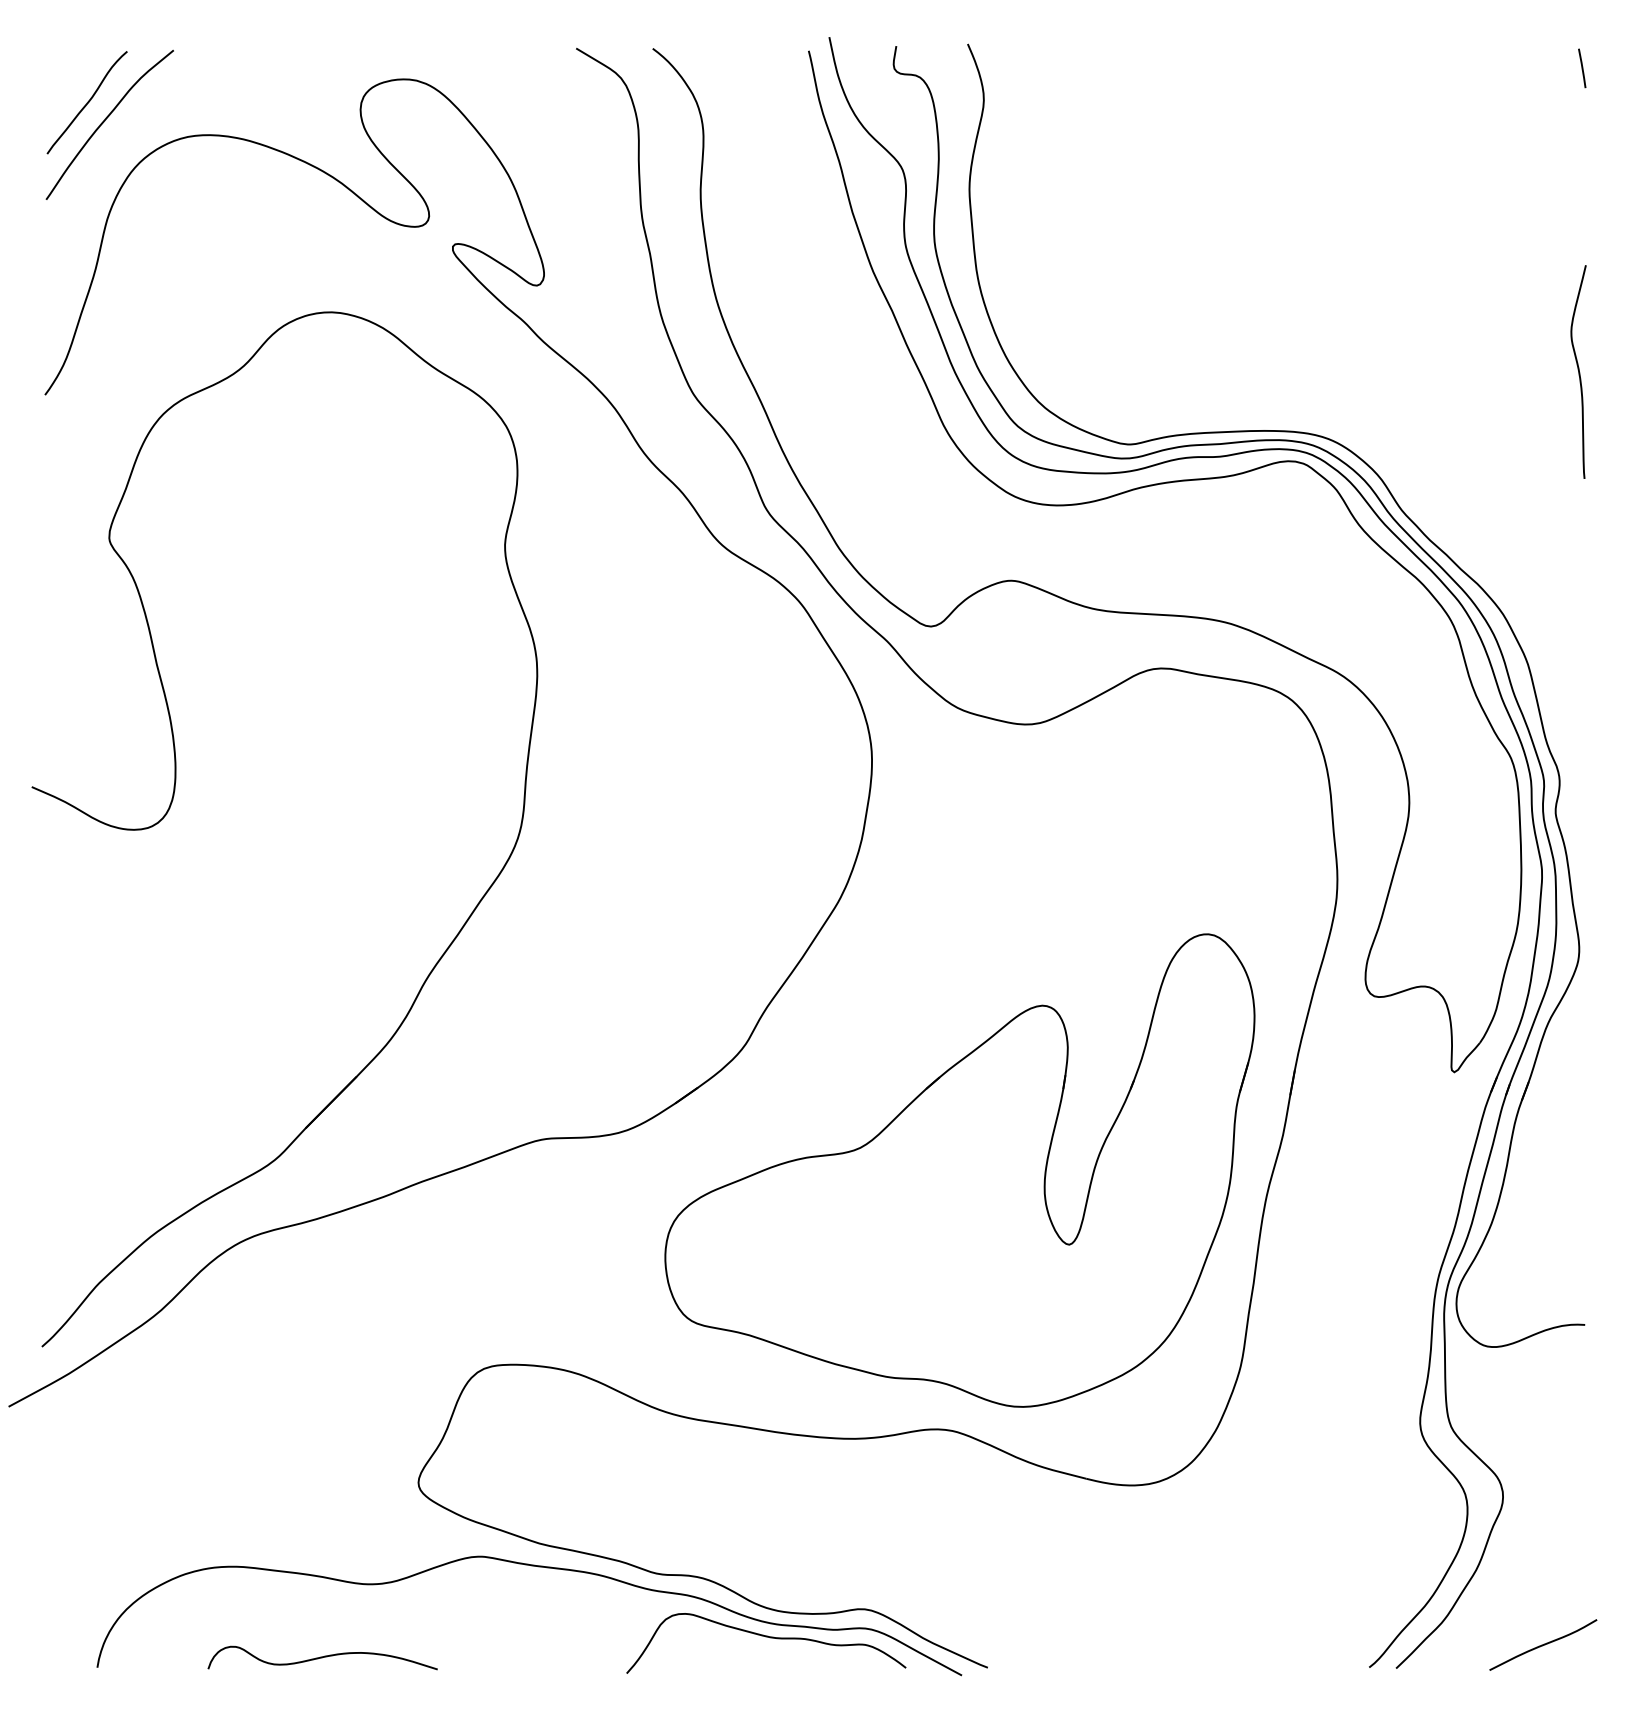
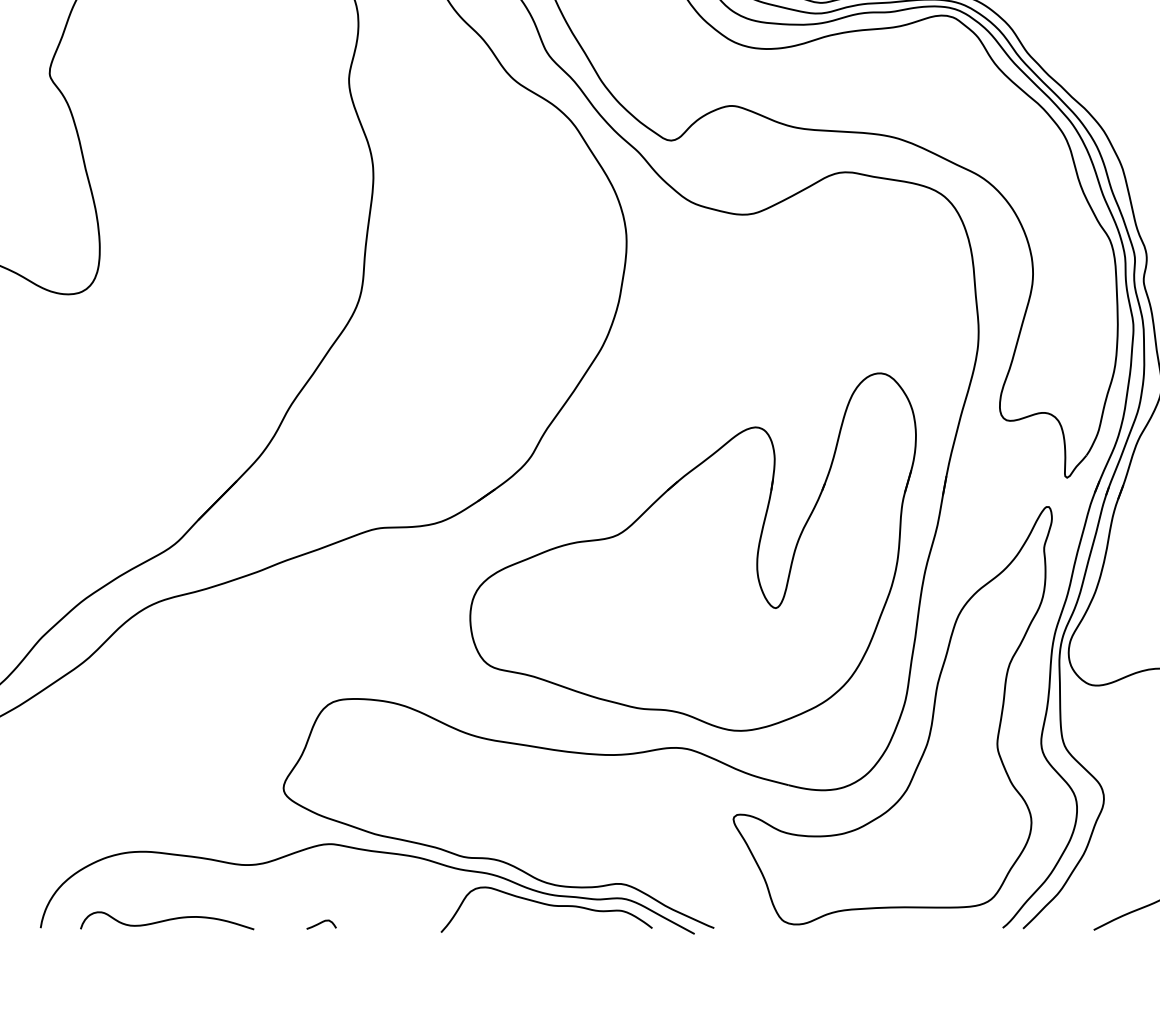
part: (1274, 1396) -> (931, 723), added
curve: (322, 1657) -> (167, 920), moved
curve: (468, 1661) -> (321, 923), added

